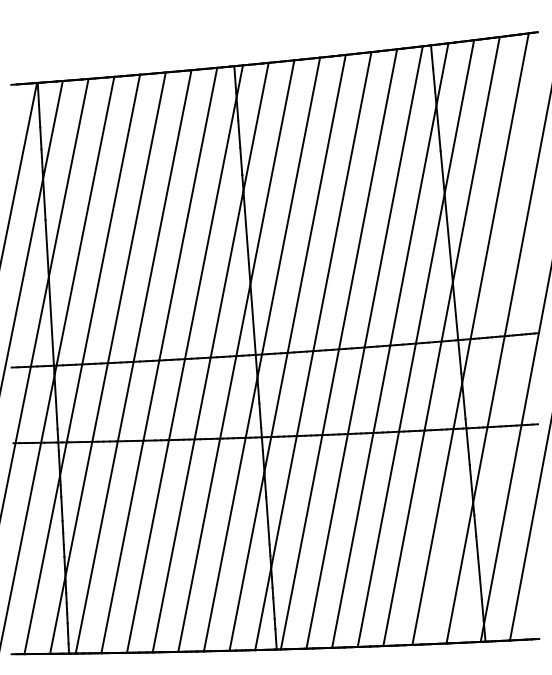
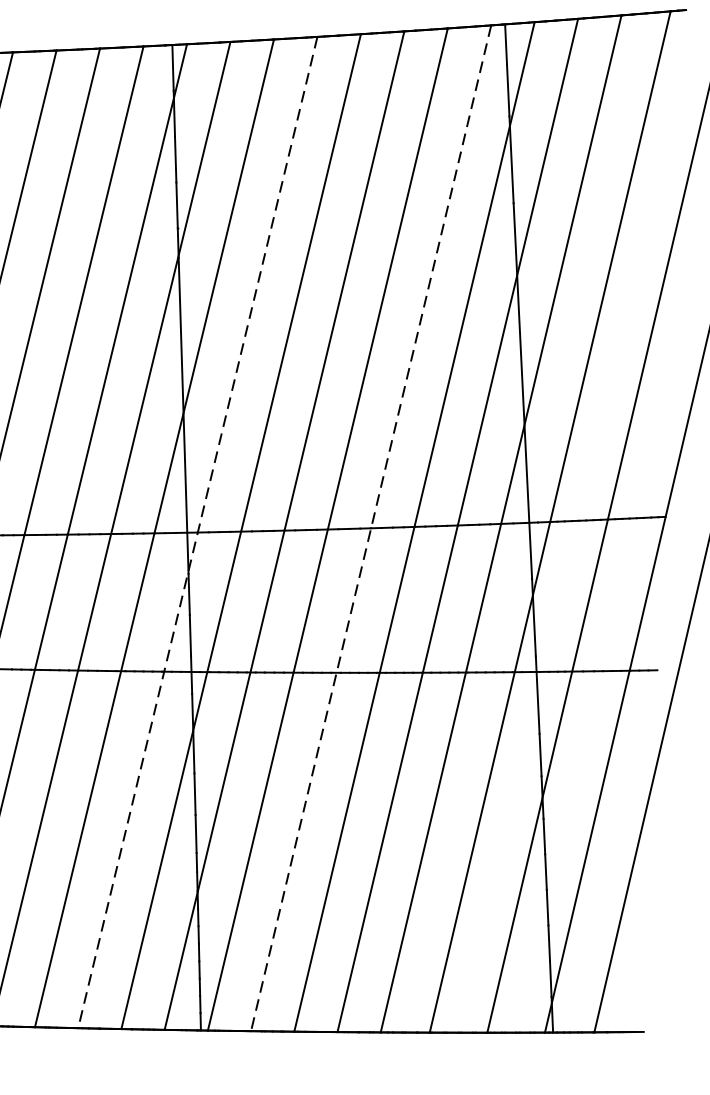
line: (364, 347) -> (370, 528), solid -> dashed
line: (261, 355) -> (196, 534), solid -> dashed

